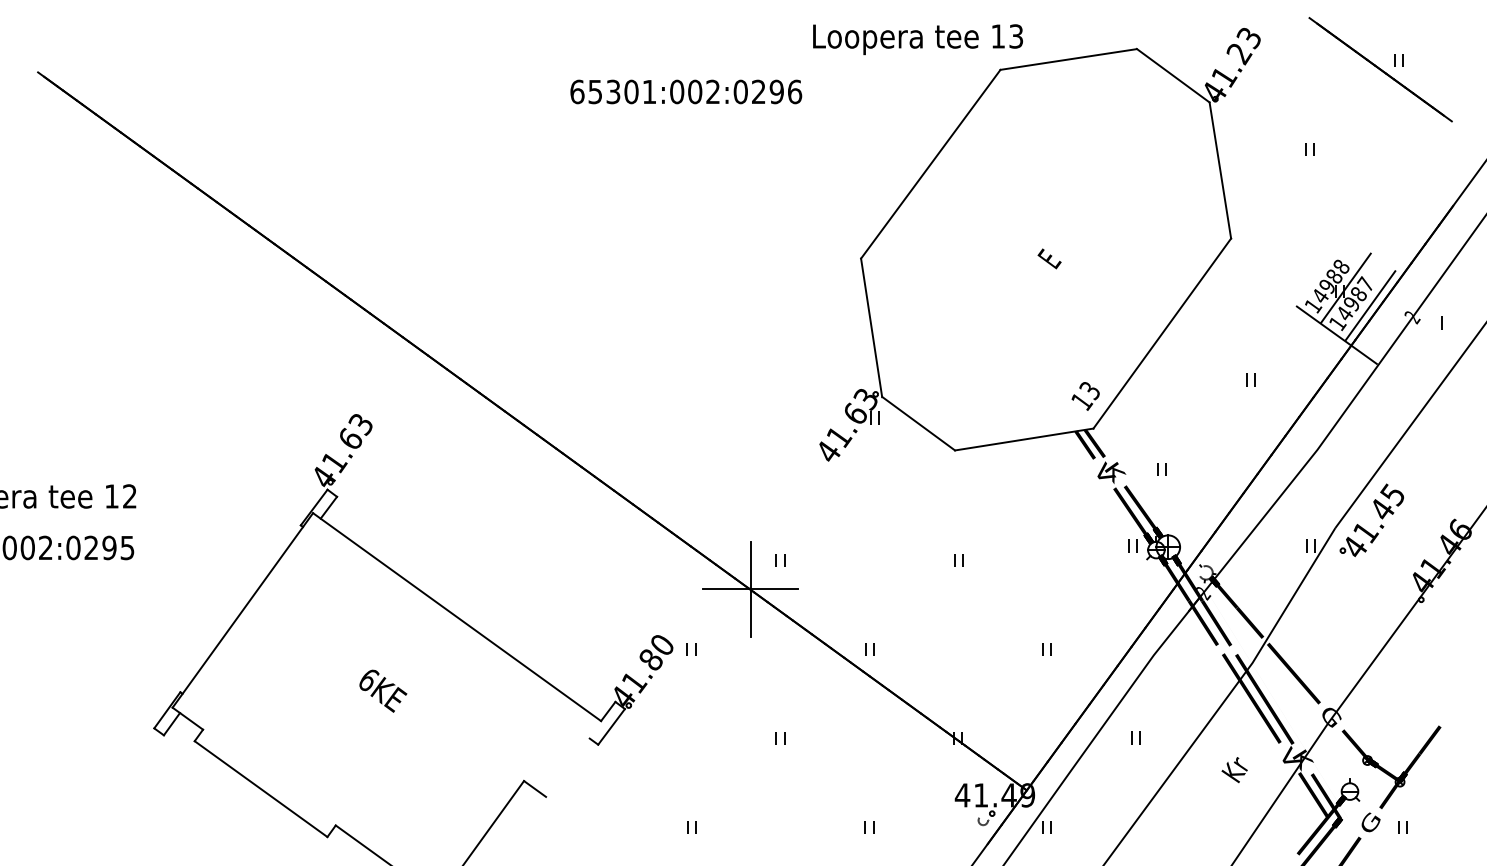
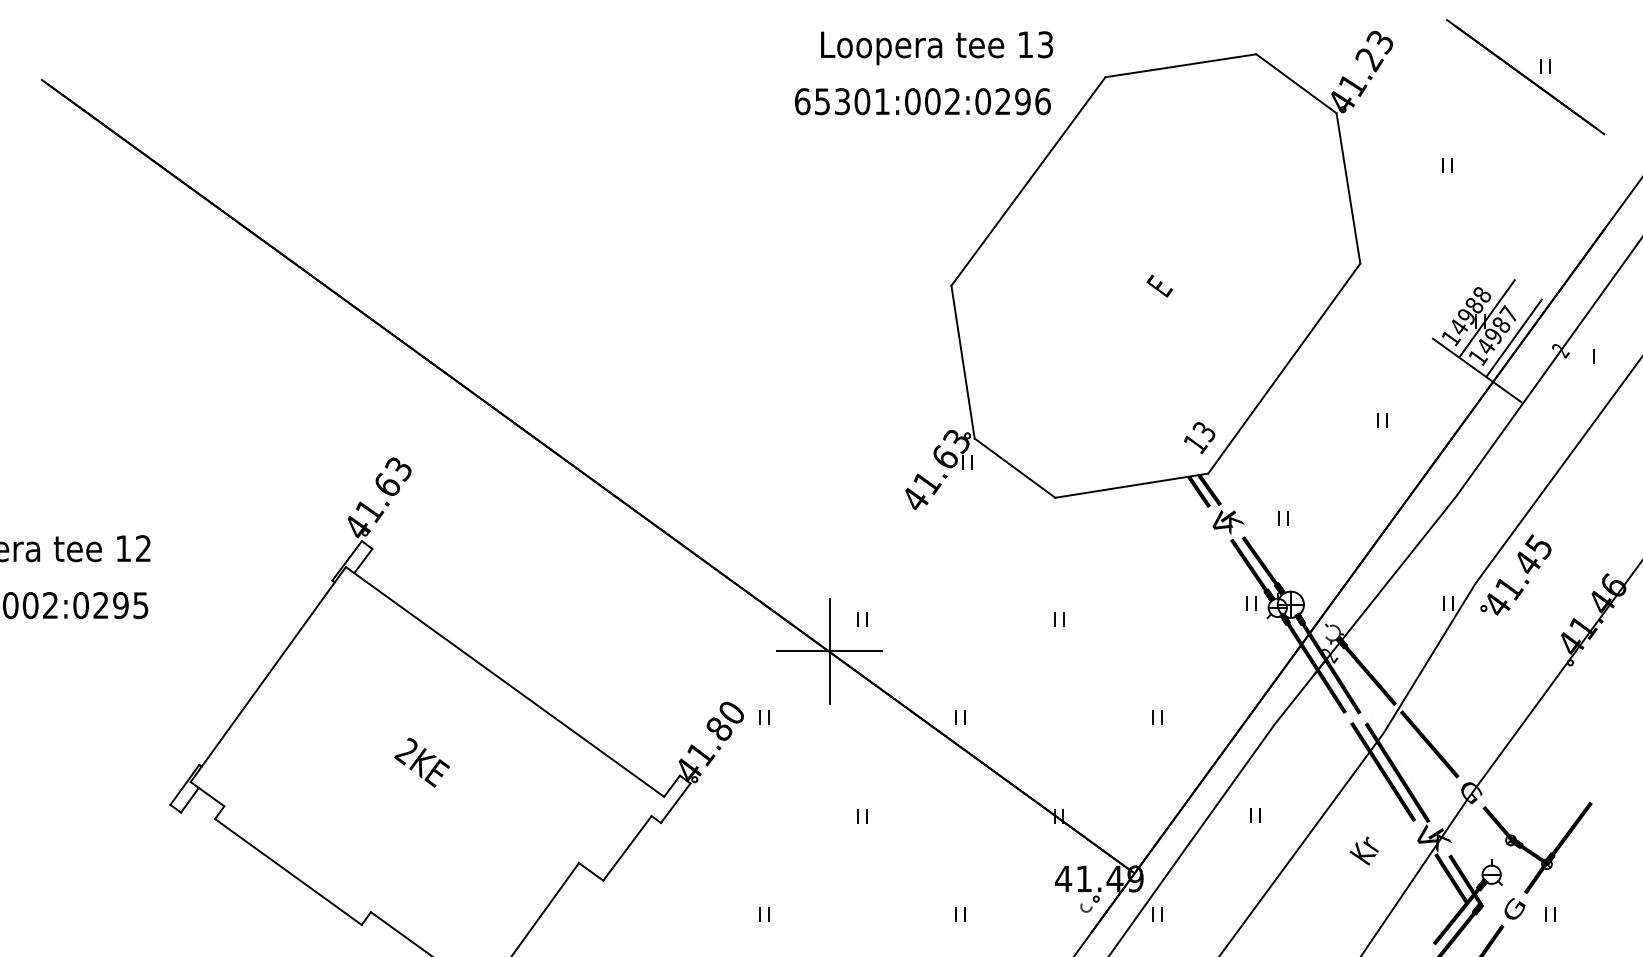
text: (917, 39) -> (936, 48), moved
text: (686, 91) -> (923, 101), moved
text: (367, 679) -> (406, 750), 6KE -> 2KE
line: (567, 767) -> (627, 848), added

